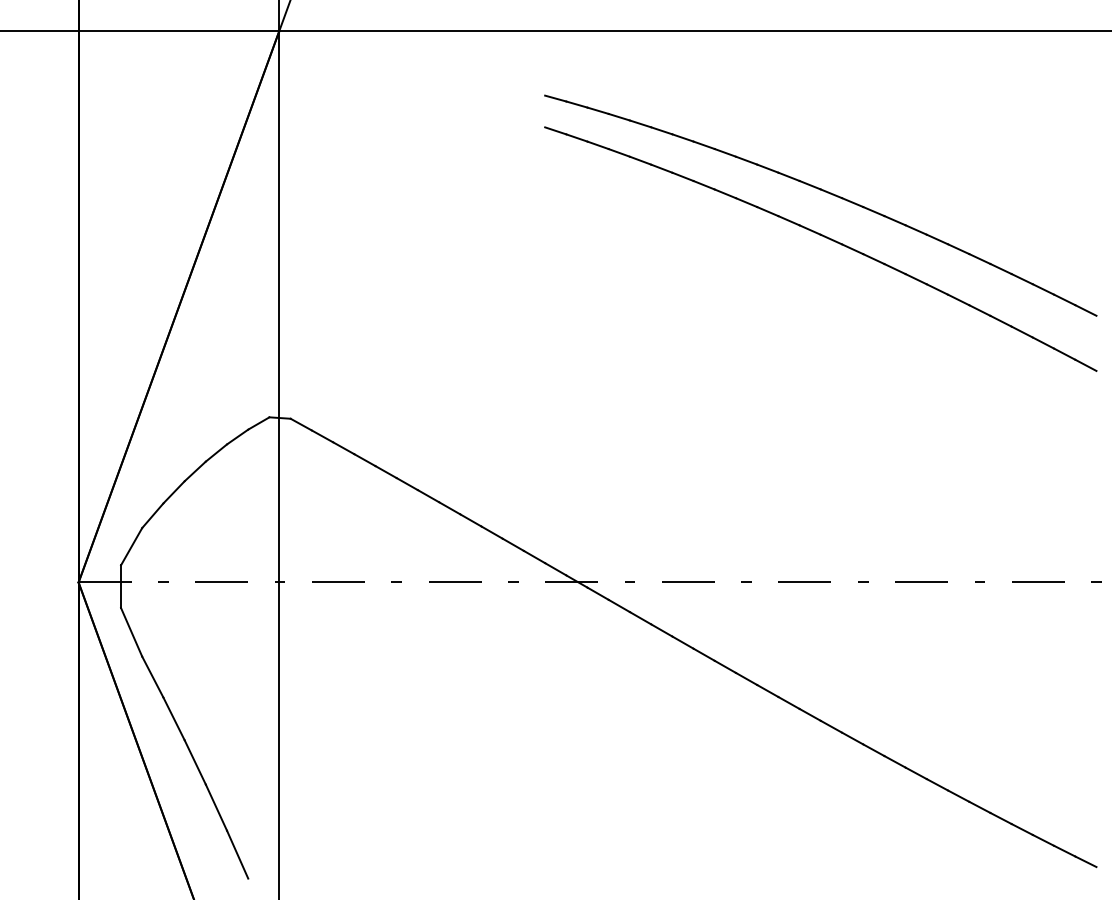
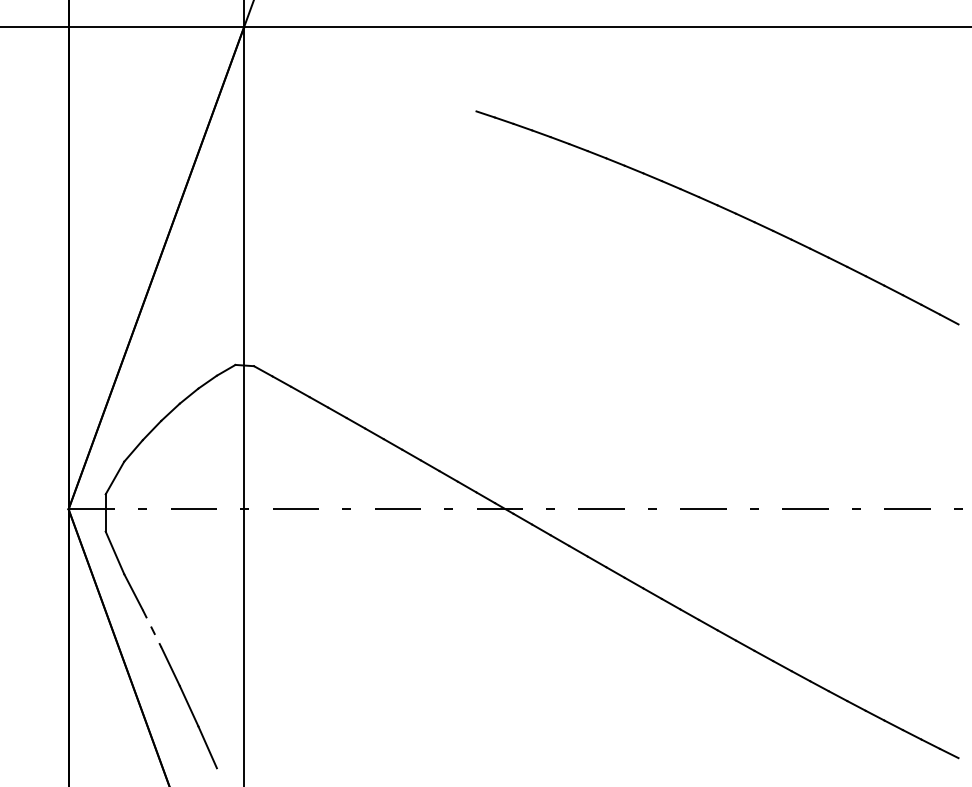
part: (827, 193) -> (723, 169), removed
line: (174, 718) -> (152, 628), solid -> dashed

